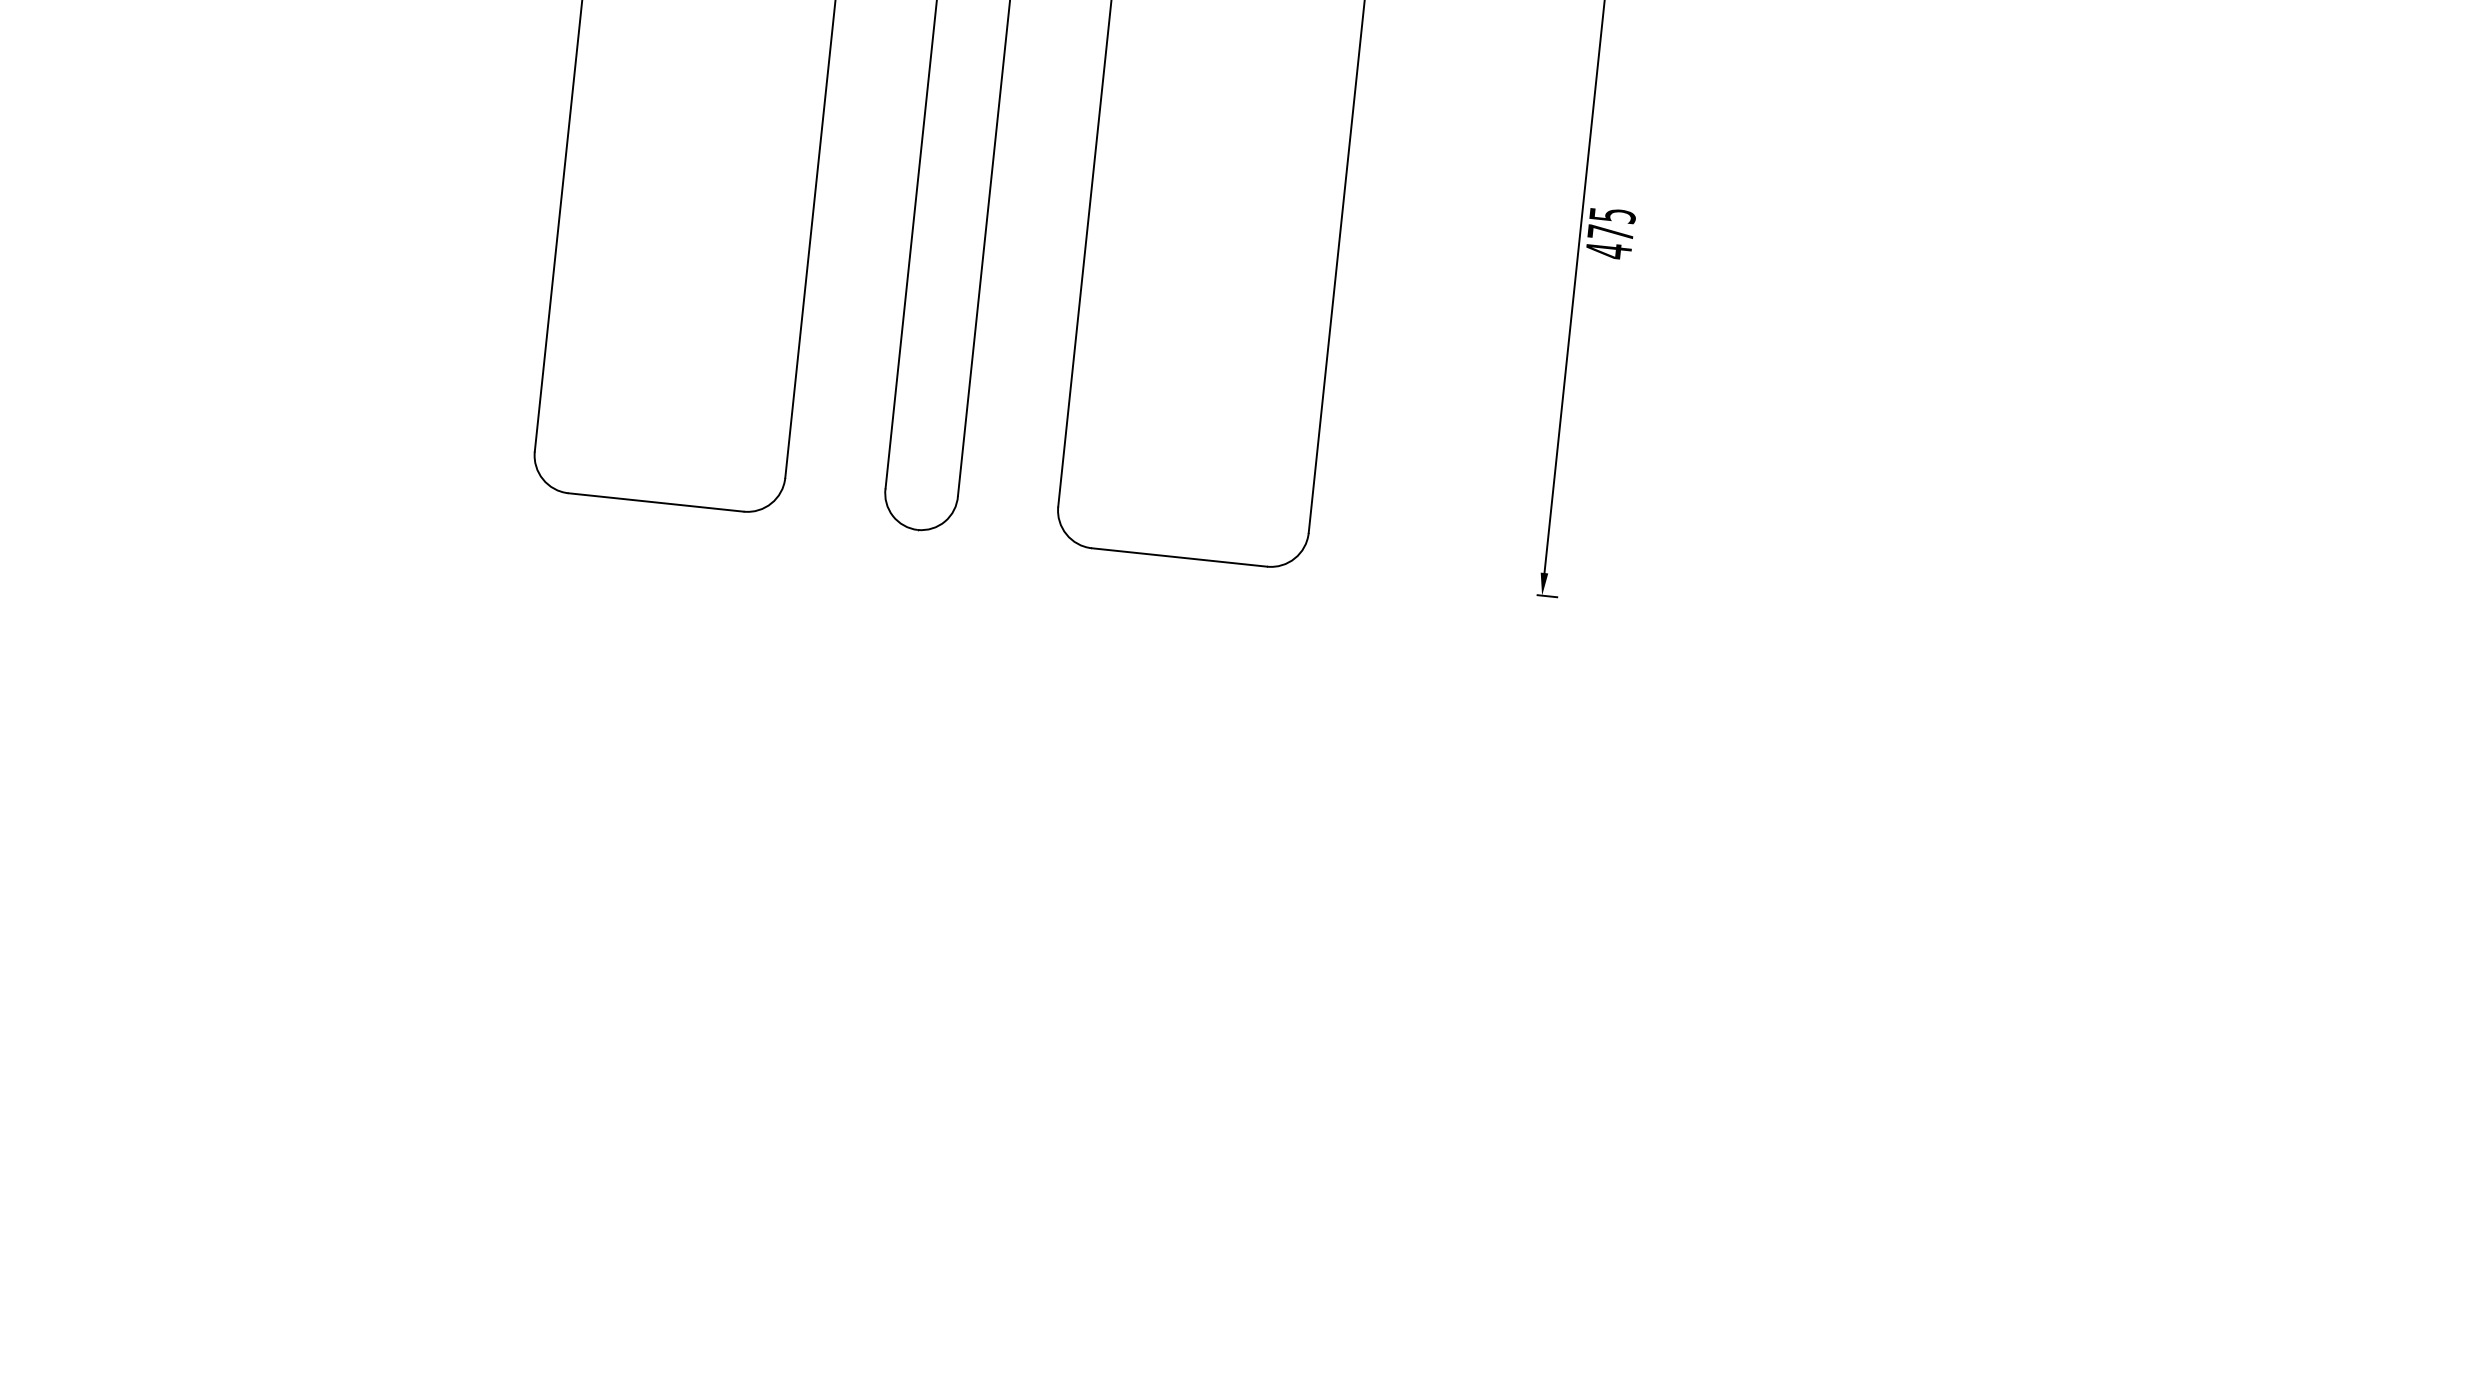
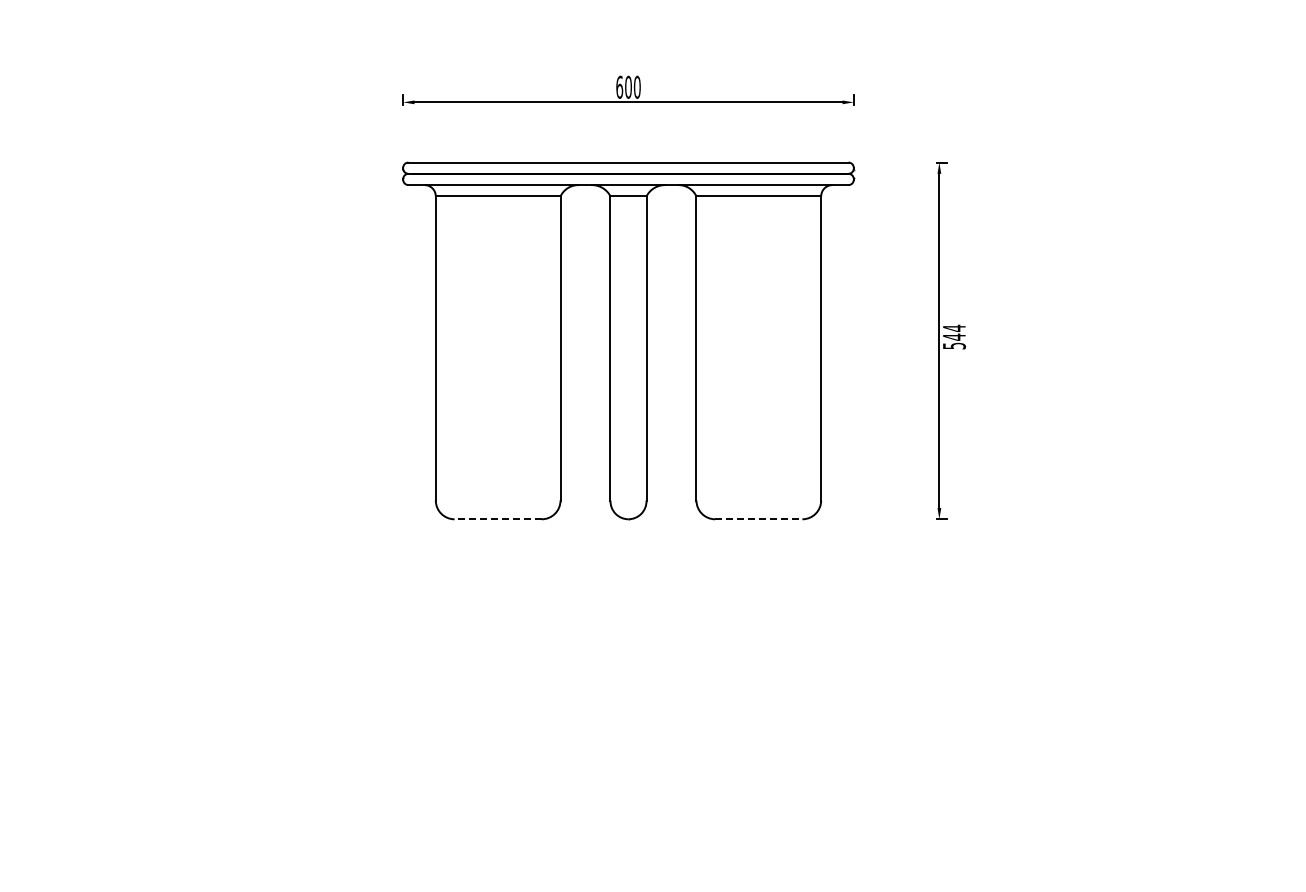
text: (1611, 231) -> (954, 336), 475 -> 544
line: (656, 502) -> (498, 519), solid -> dashed
line: (1178, 557) -> (758, 519), solid -> dashed

